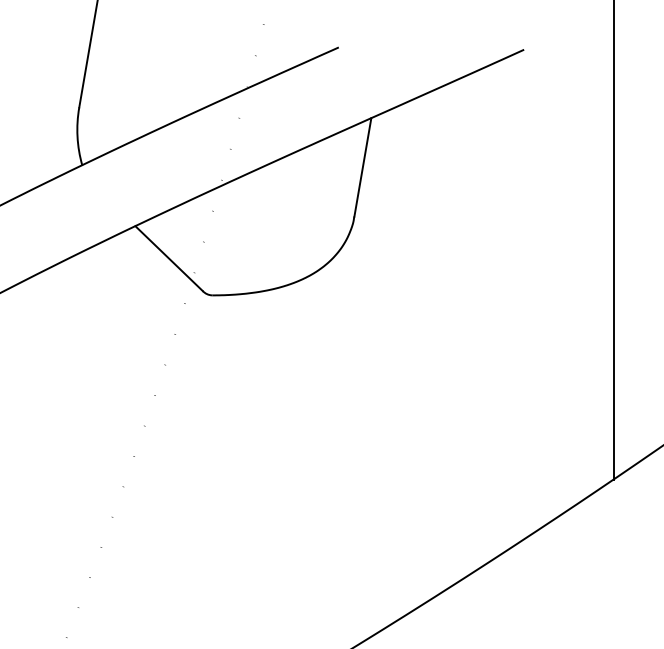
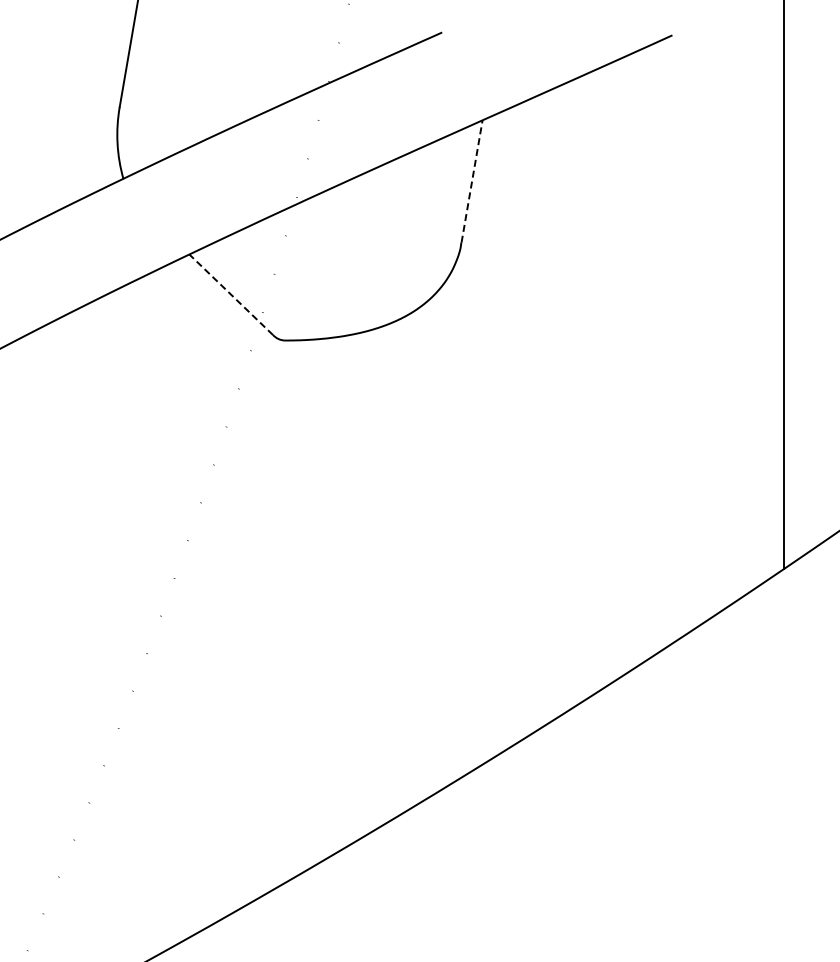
line: (363, 167) -> (472, 181), solid -> dashed
line: (168, 258) -> (230, 294), solid -> dashed

